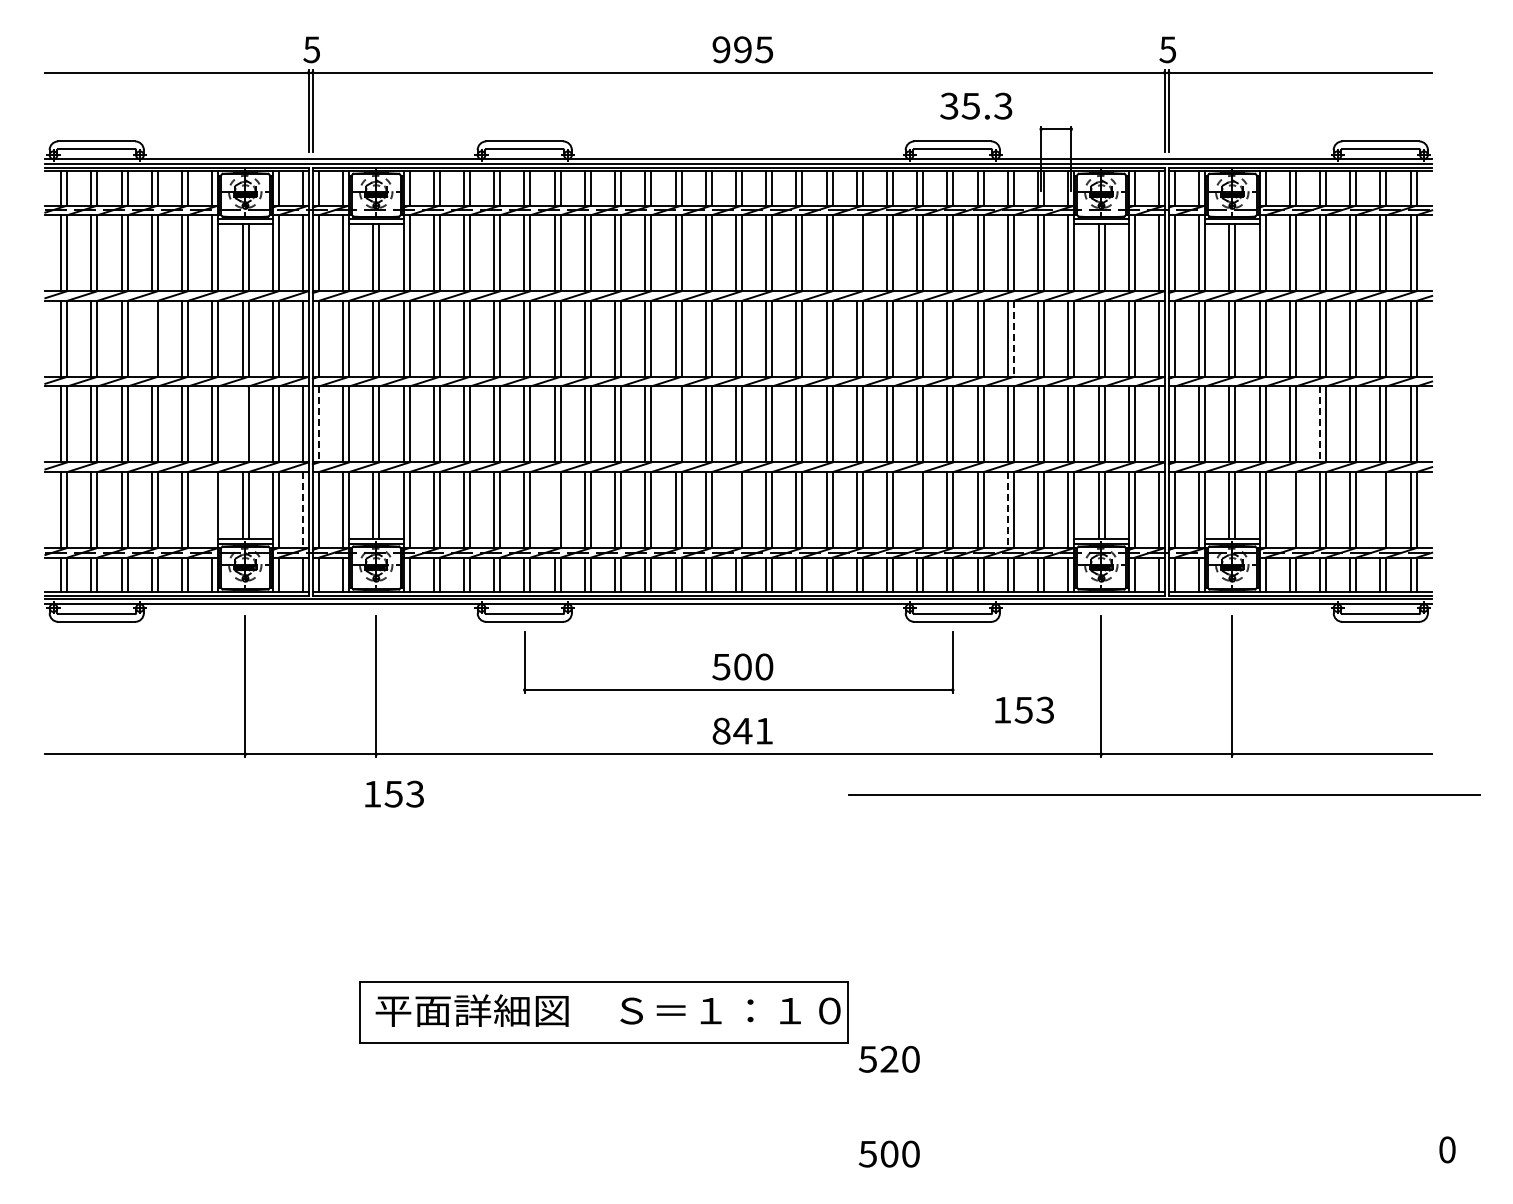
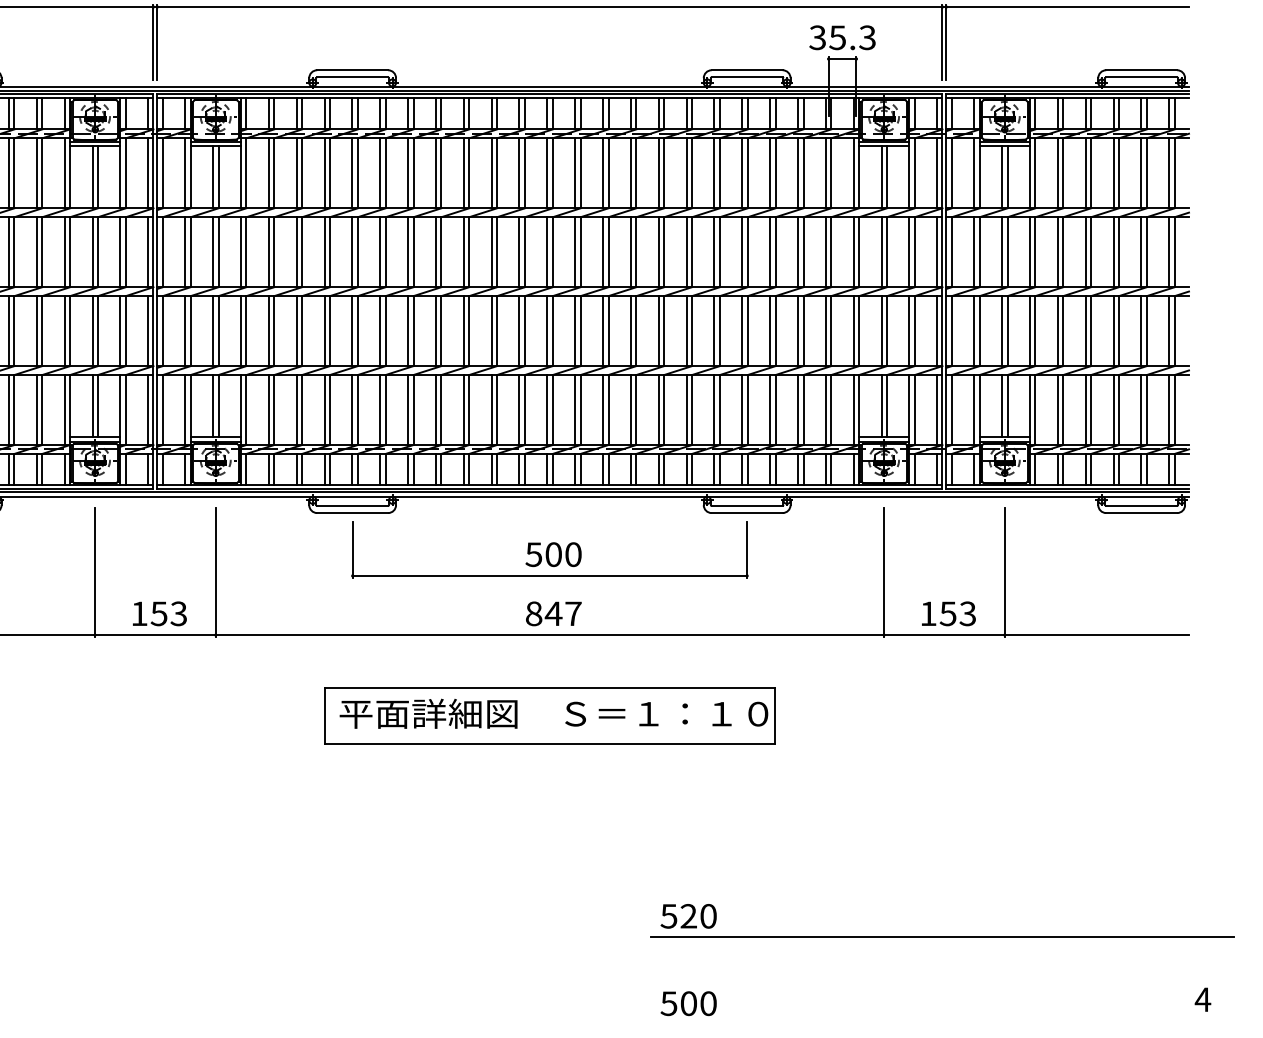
text: (976, 105) -> (842, 37), moved
line: (856, 253) -> (658, 173), added
line: (151, 338) -> (8, 251), added
line: (1013, 338) -> (803, 251), dashed -> solid
line: (242, 424) -> (92, 331), added
line: (318, 424) -> (162, 331), dashed -> solid
line: (675, 424) -> (491, 331), added
line: (1320, 424) -> (1086, 331), dashed -> solid
line: (212, 510) -> (64, 410), added
line: (302, 510) -> (147, 410), dashed -> solid
line: (554, 510) -> (380, 410), added
line: (735, 510) -> (546, 410), added
line: (917, 510) -> (714, 410), added
line: (1007, 510) -> (797, 410), dashed -> solid
line: (1289, 510) -> (1057, 410), added
line: (1380, 510) -> (1141, 410), added
text: (1024, 709) -> (948, 613), moved
text: (764, 731) -> (573, 614), 841 -> 847
text: (394, 793) -> (159, 613), moved
line: (1164, 794) -> (942, 936), moved
part: (603, 1012) -> (549, 715), moved
text: (1447, 1149) -> (1203, 999), 0 -> 4

